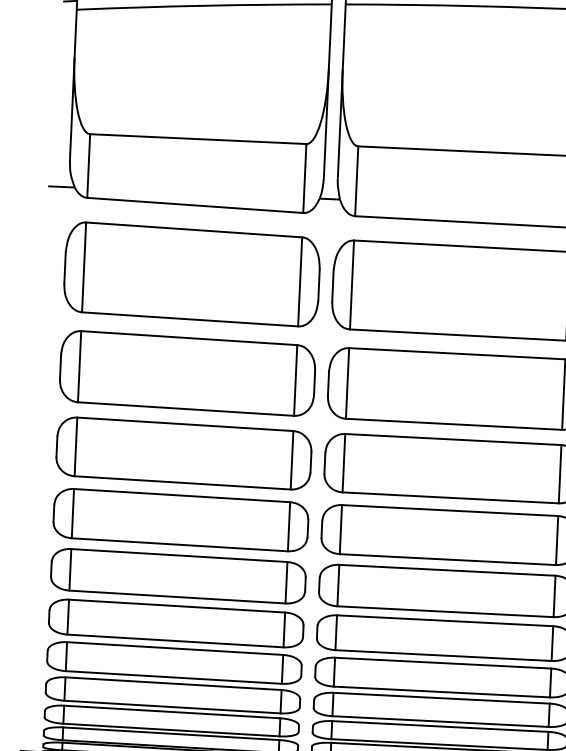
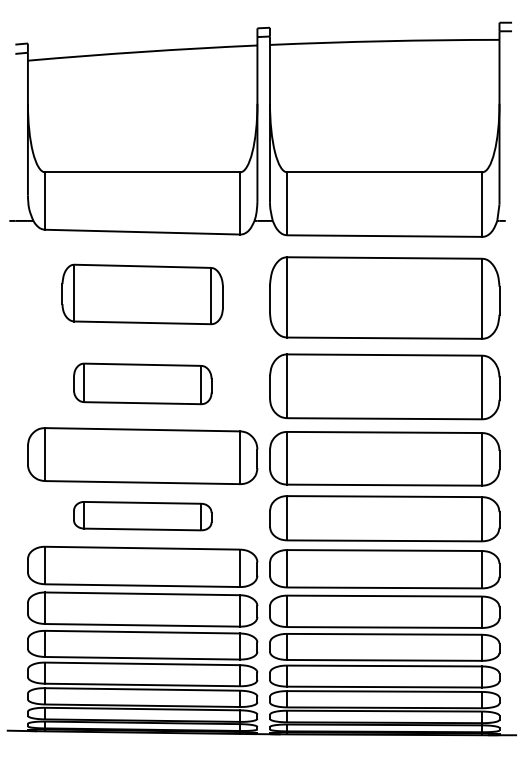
part: (191, 274) -> (142, 294), size x0.7
part: (187, 373) -> (142, 383), size x0.6
part: (180, 519) -> (142, 515), size x0.6

